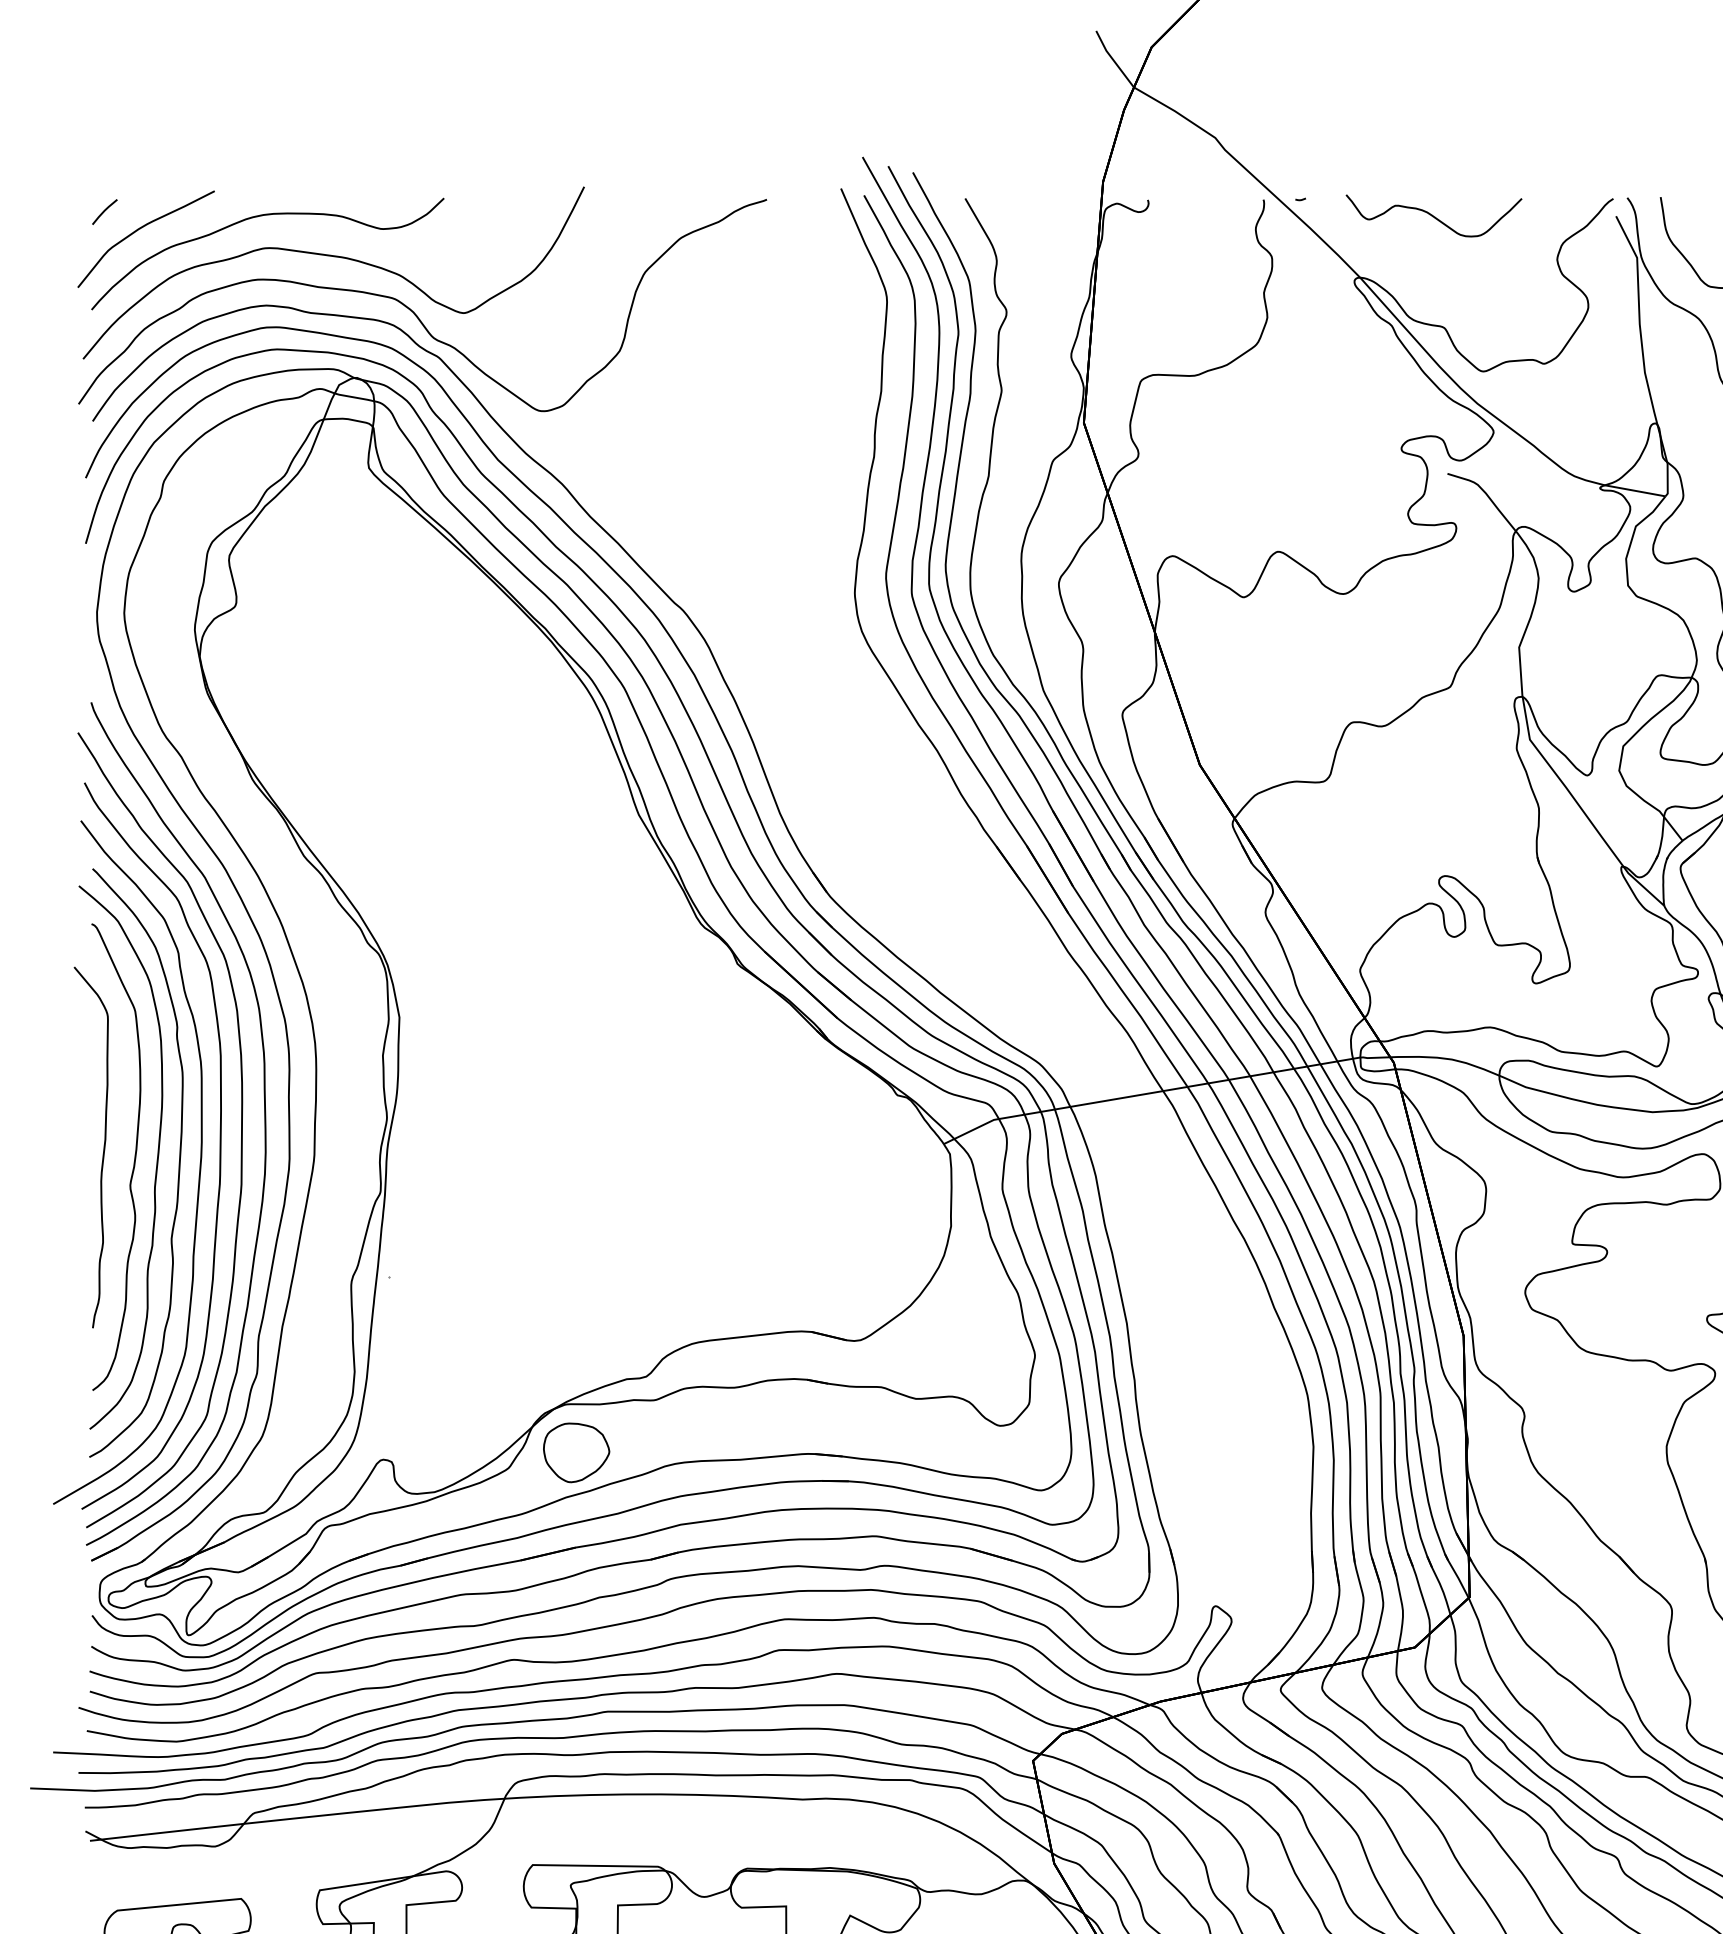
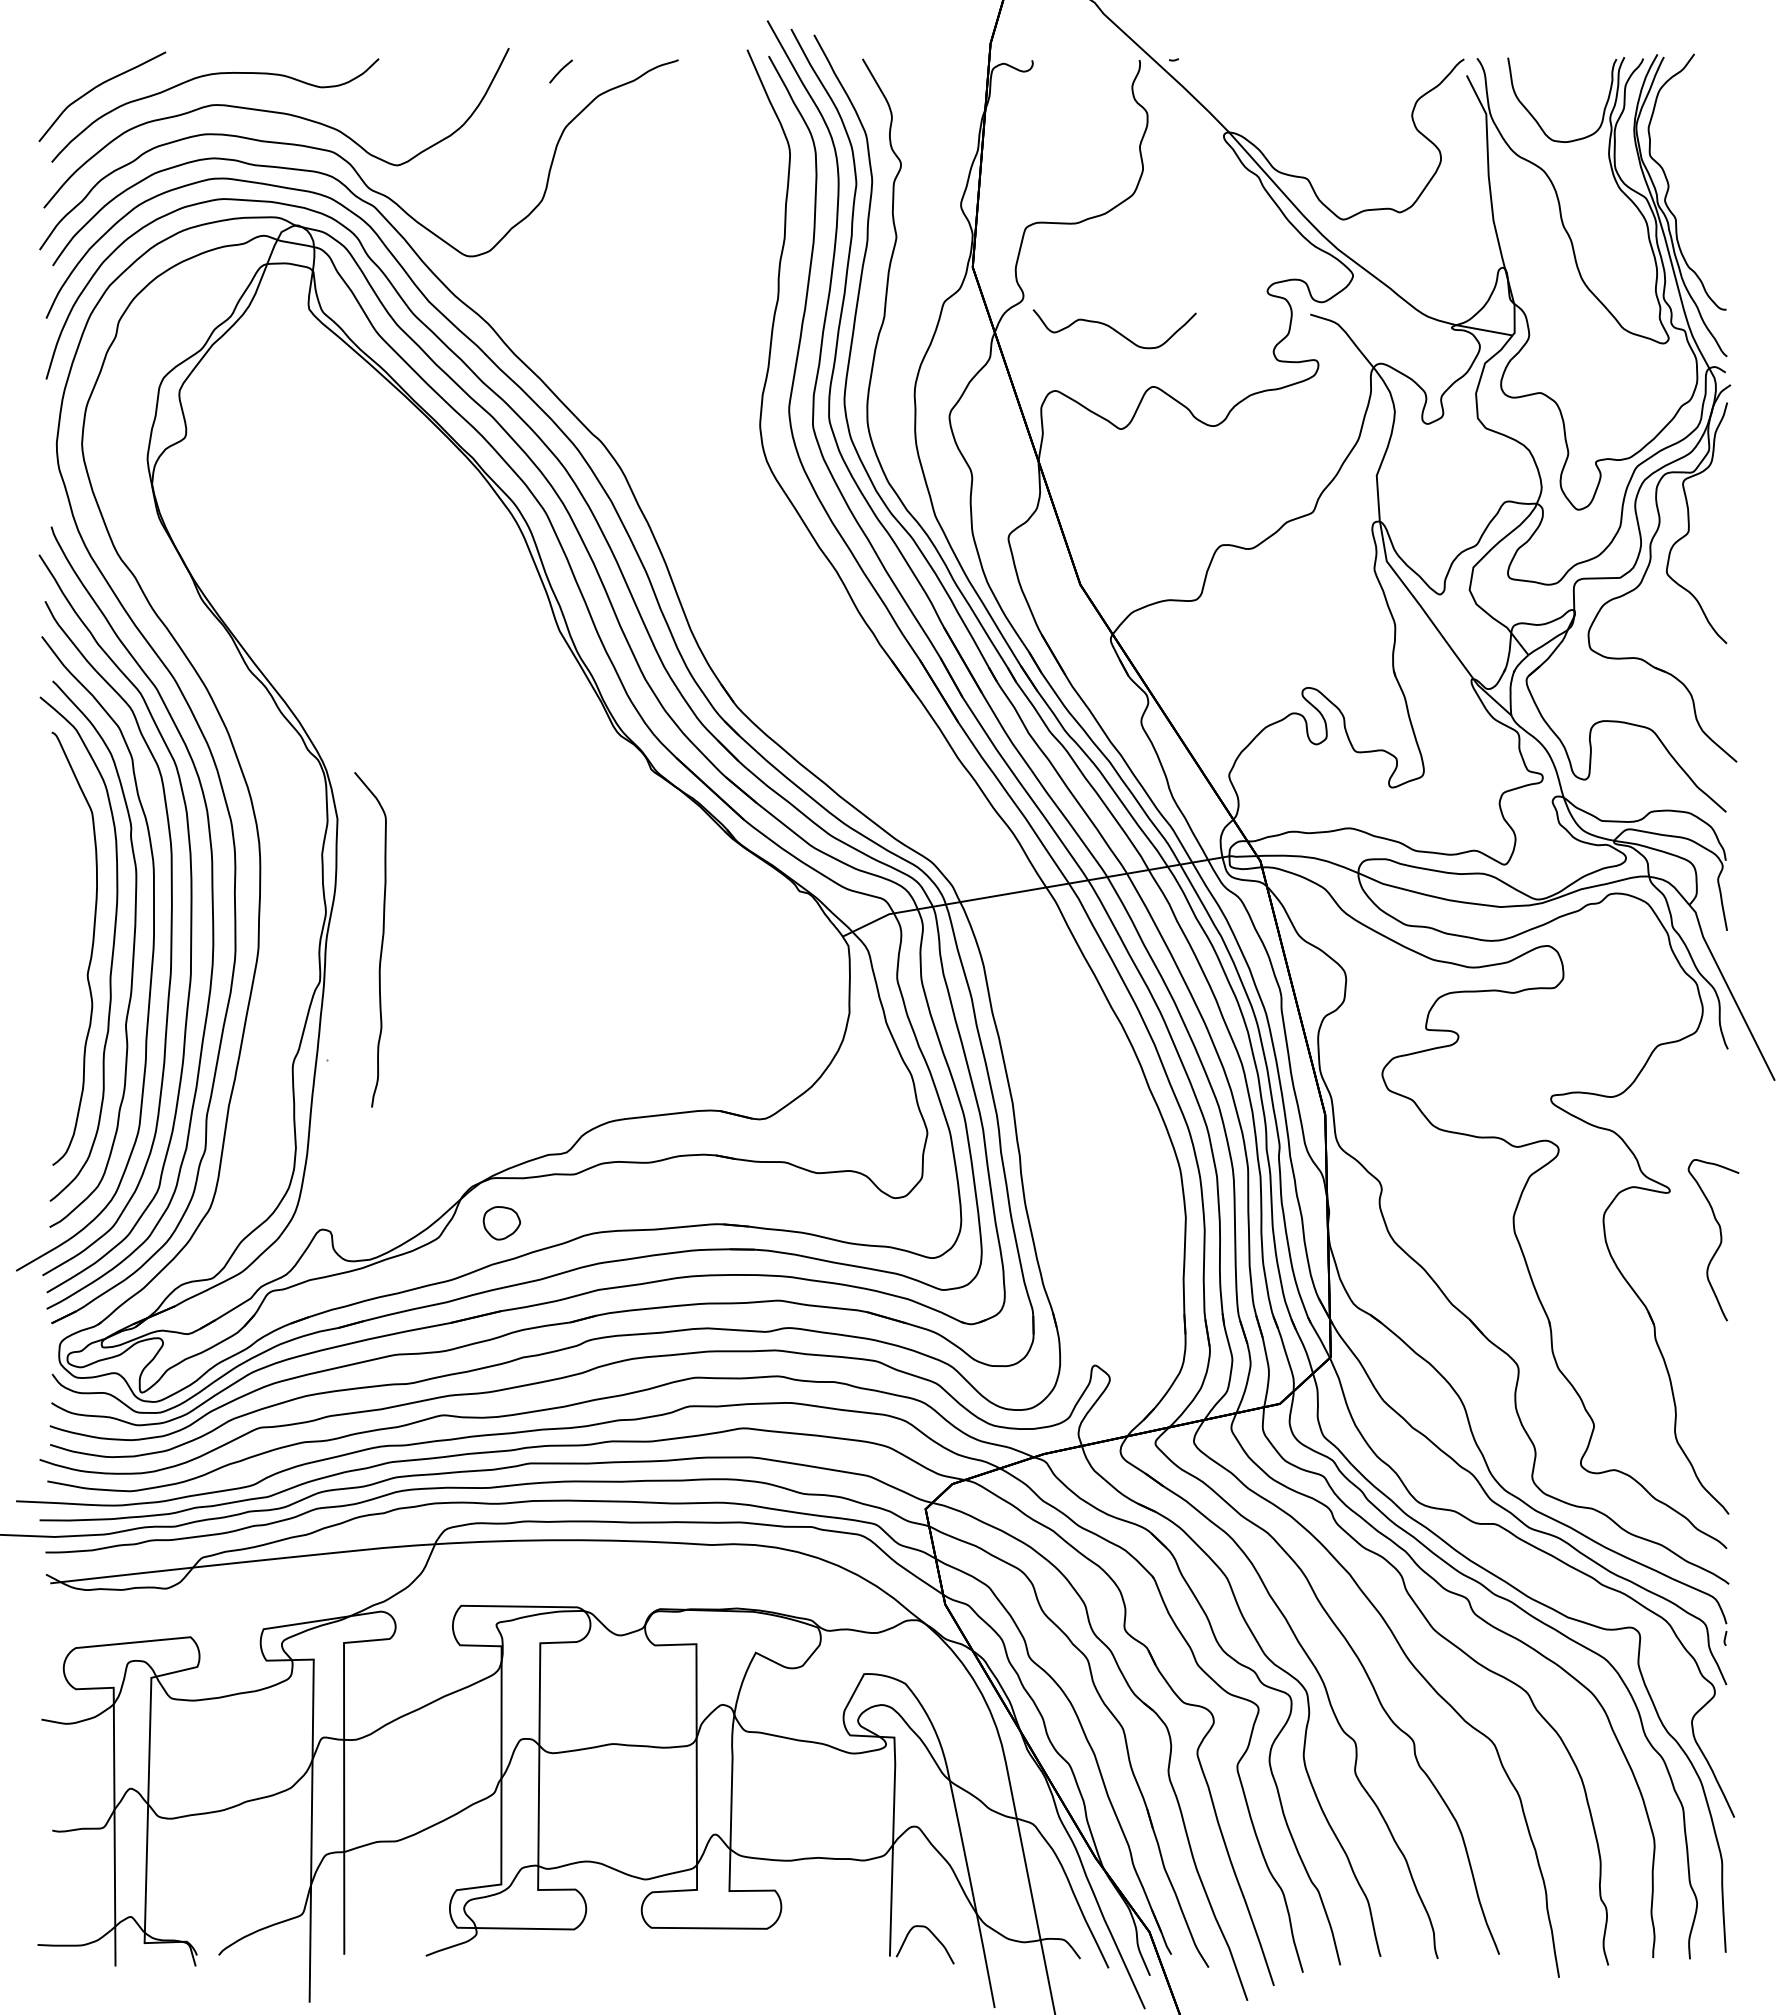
line: (104, 211) -> (560, 71), moved
curve: (1433, 216) -> (1114, 329), moved
curve: (103, 1147) -> (381, 939), moved
part: (576, 1453) -> (501, 1223), size x0.6

